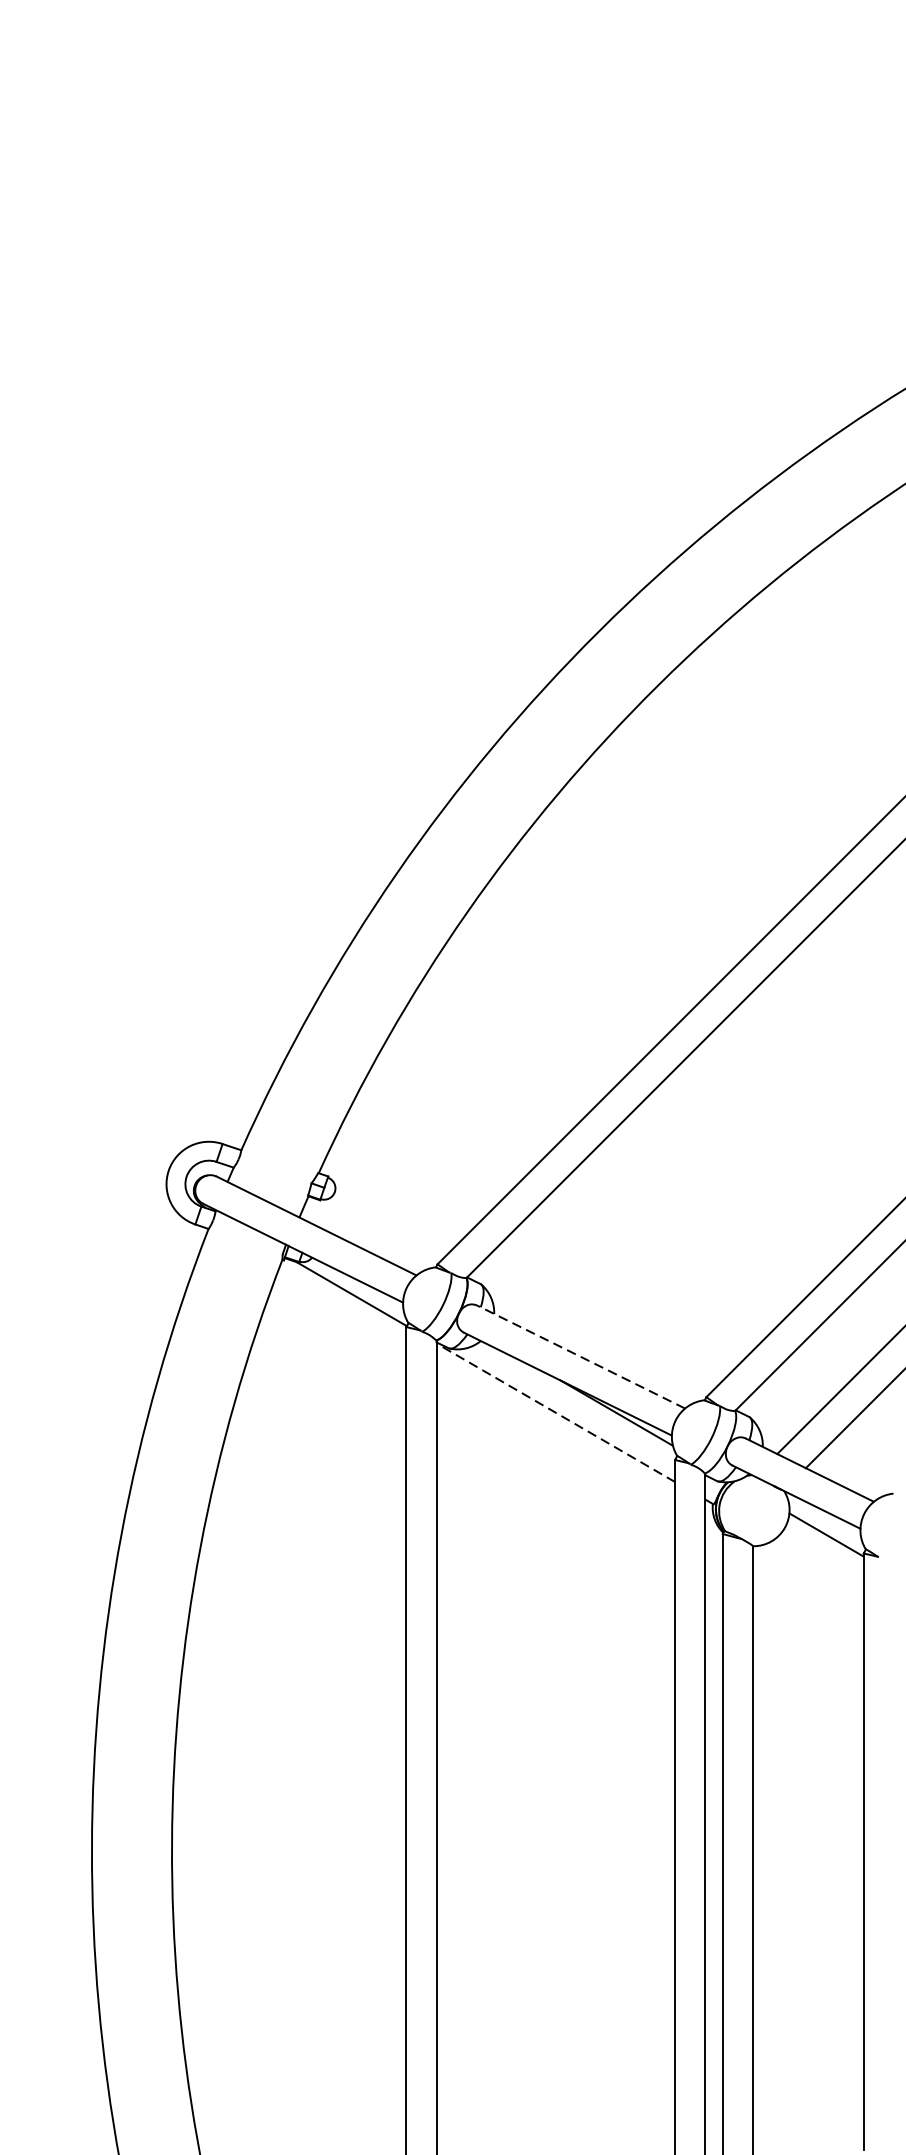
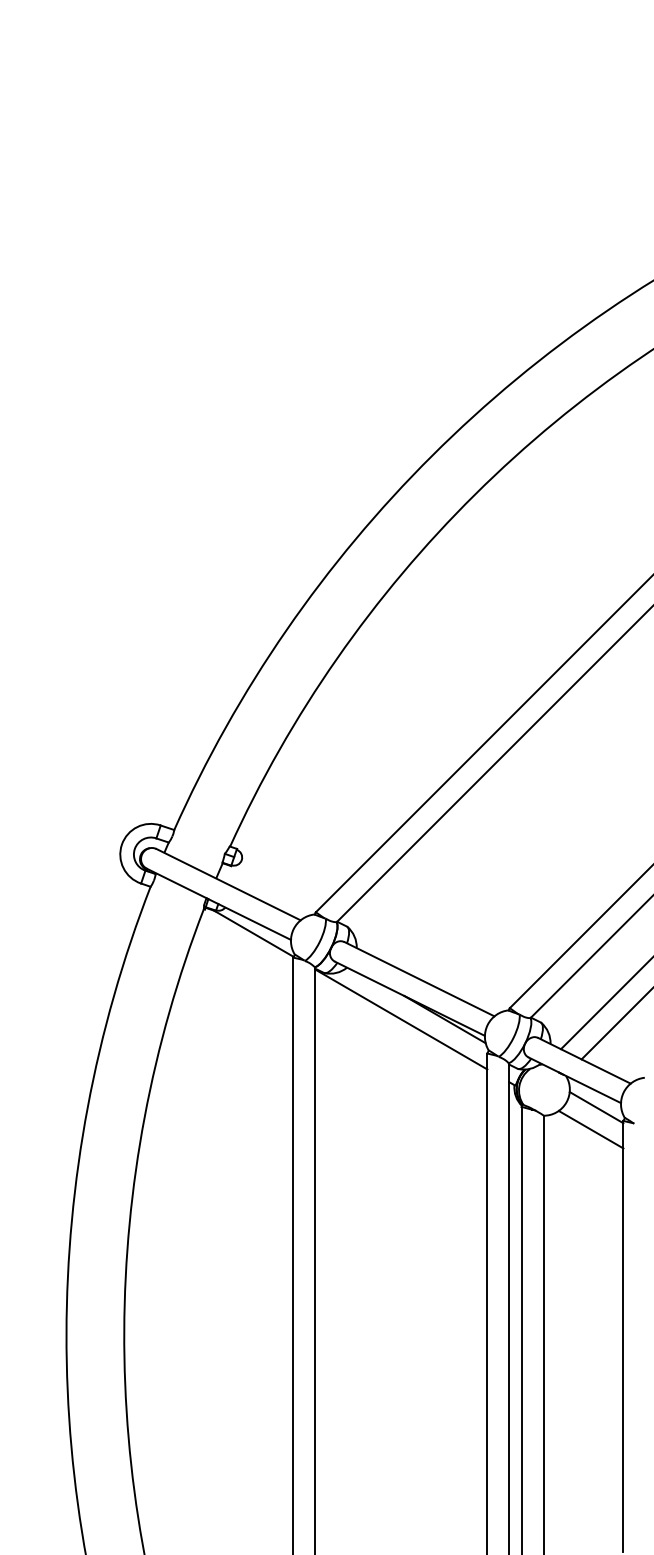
line: (581, 1357) -> (419, 979), dashed -> solid
line: (556, 1412) -> (401, 1019), dashed -> solid
line: (818, 1565) -> (590, 1129), added

